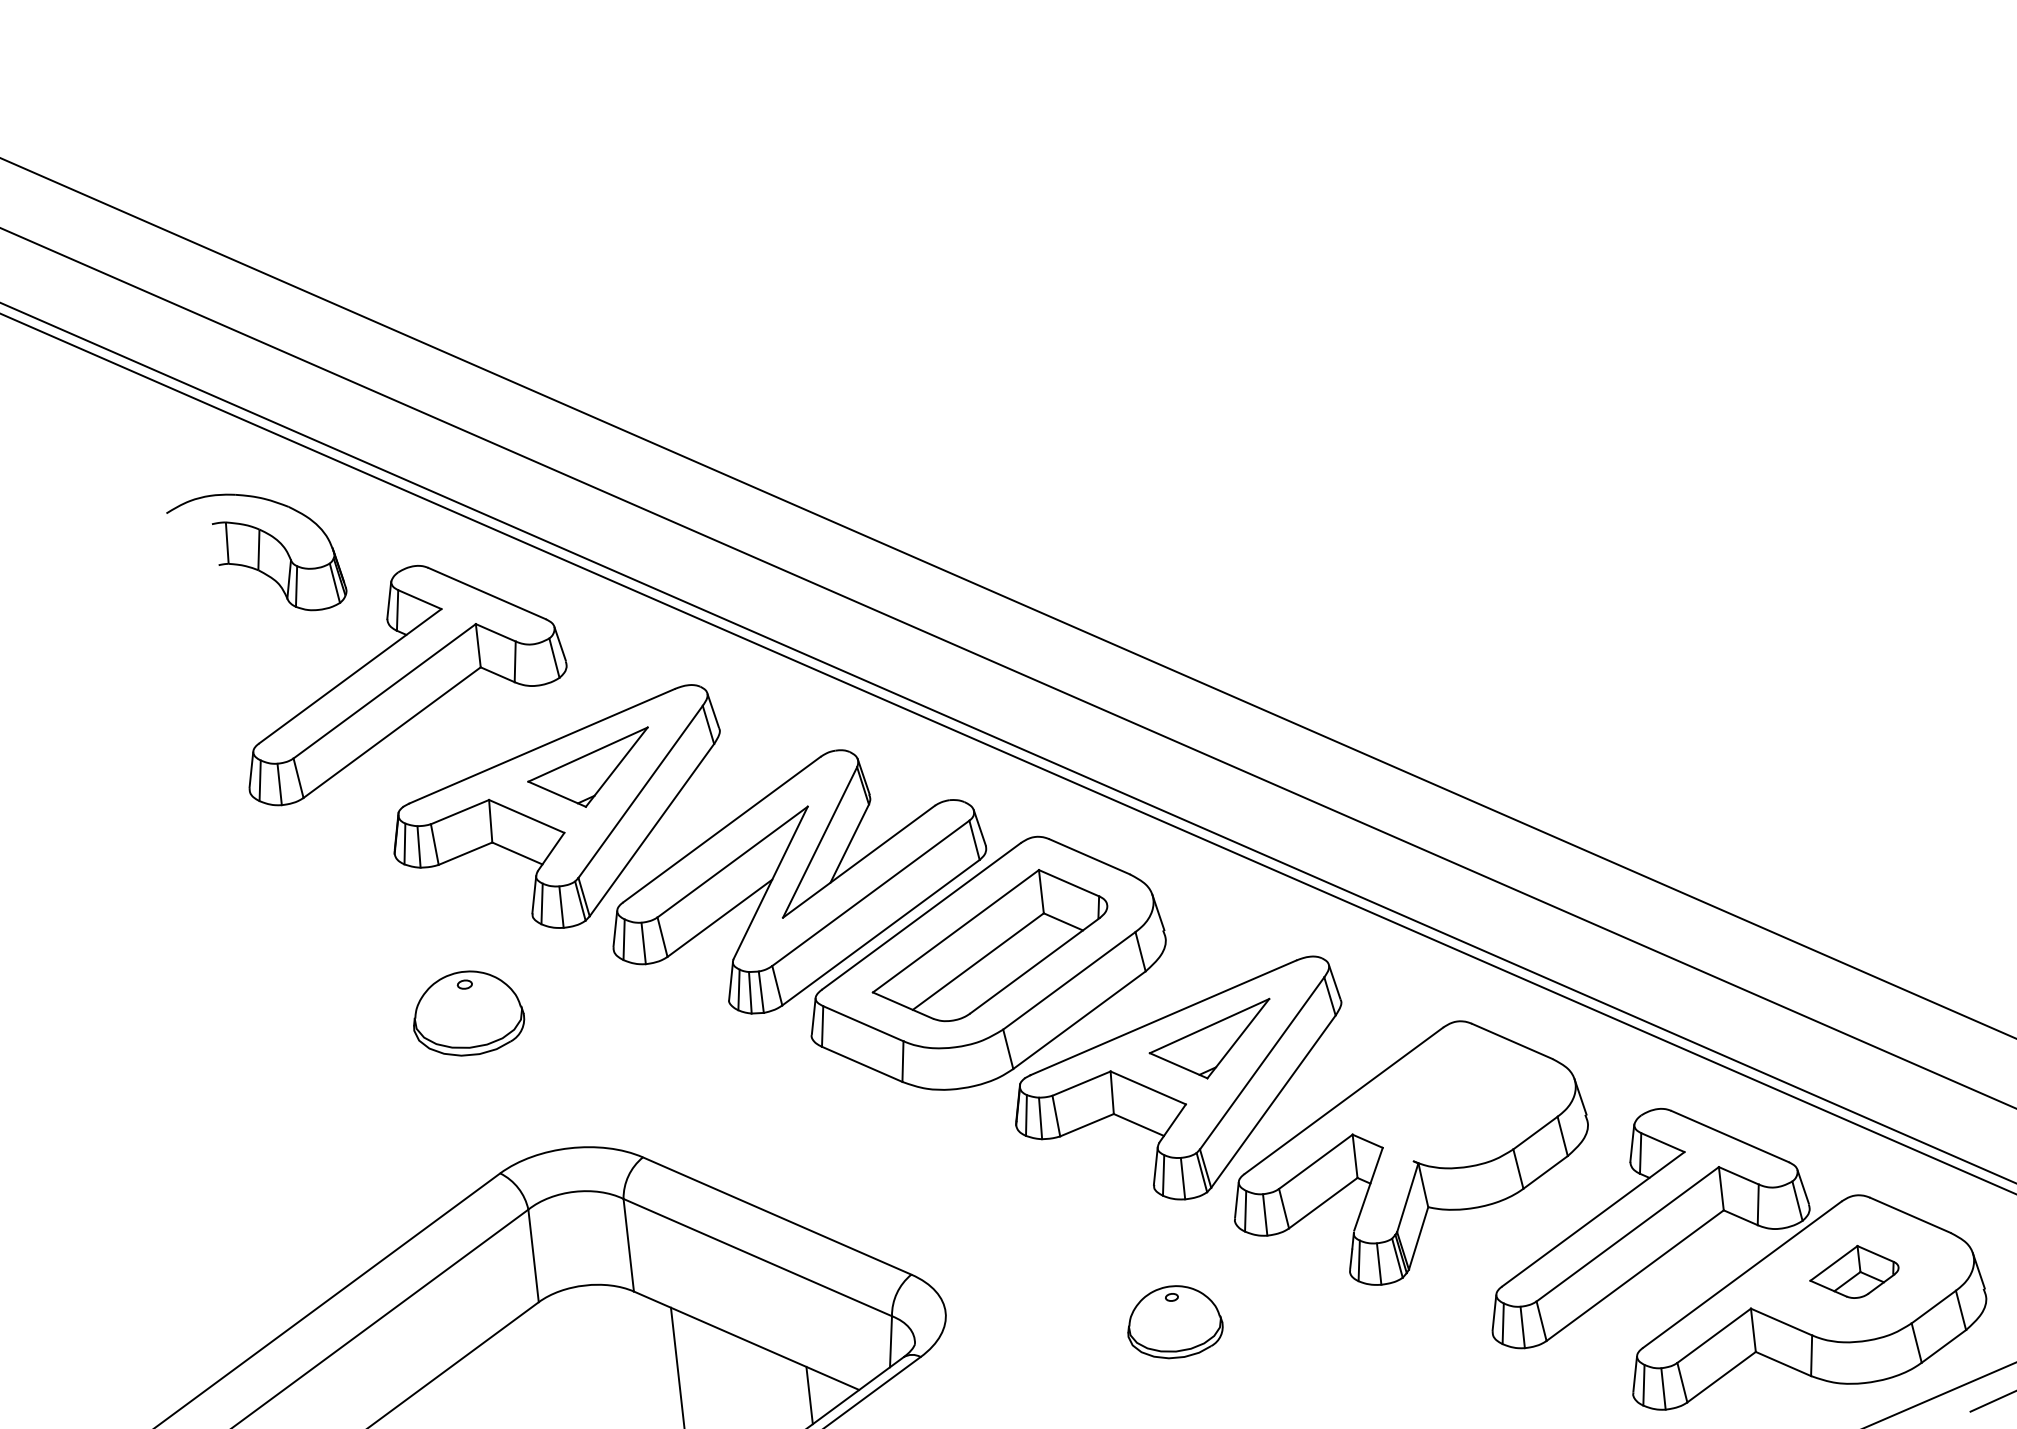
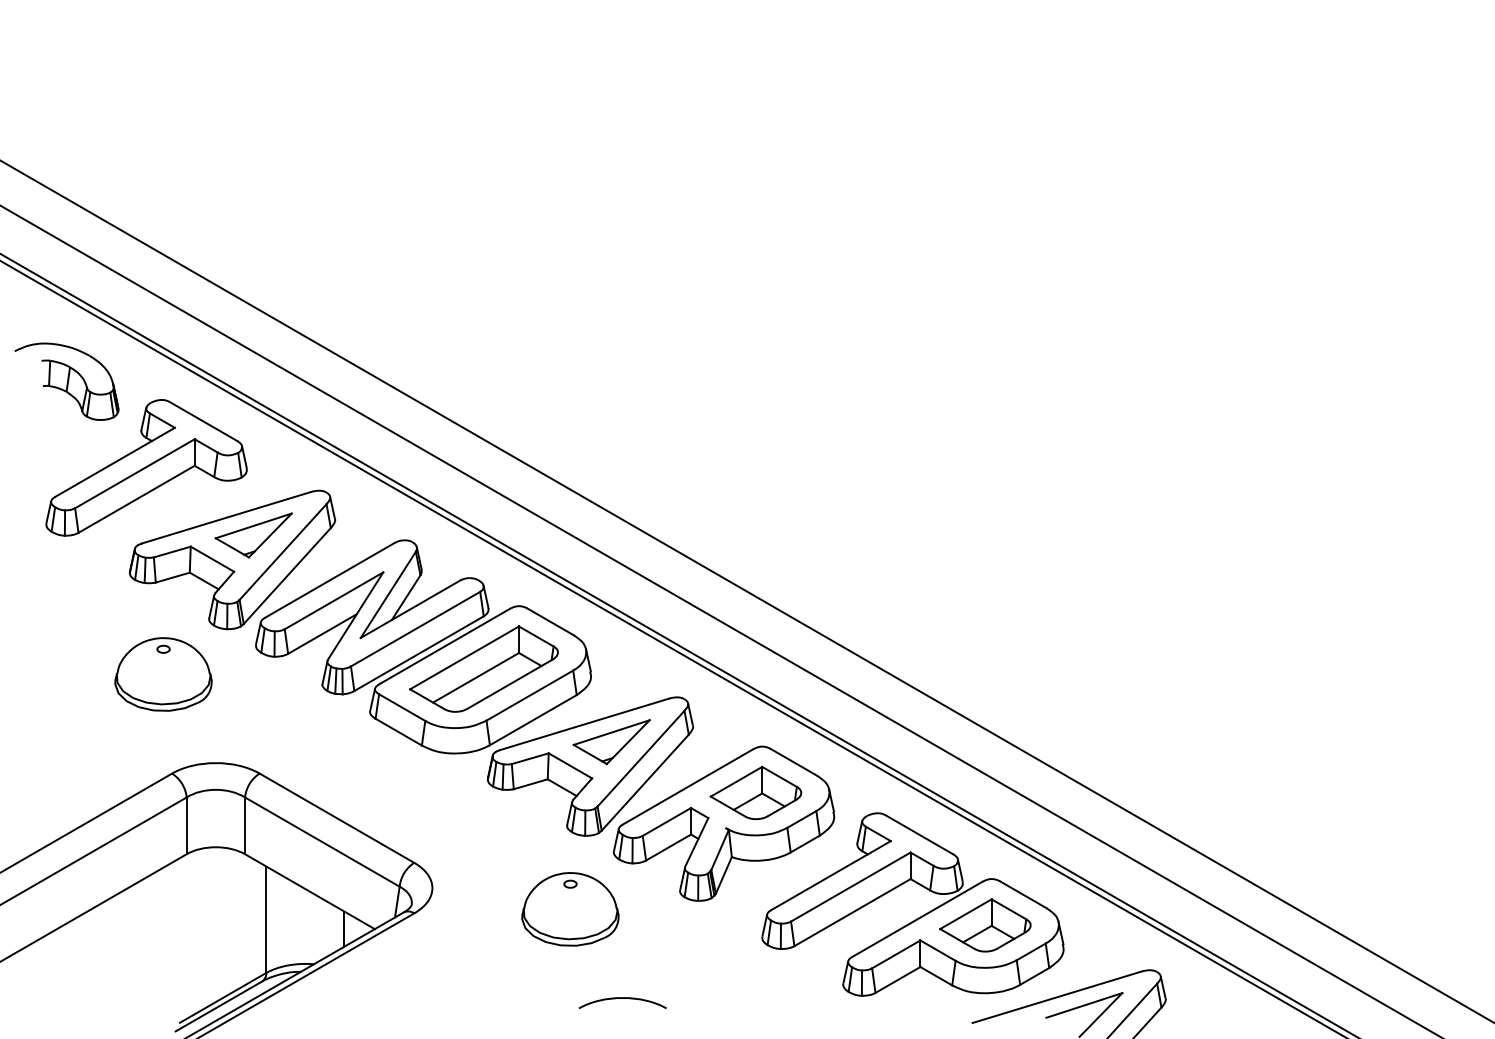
part: (468, 1013) -> (163, 674), size x1.43
part: (1454, 1097) -> (755, 792), added
part: (1854, 1272) -> (985, 925), size x1.67
part: (1174, 1322) -> (570, 909), size x1.67

